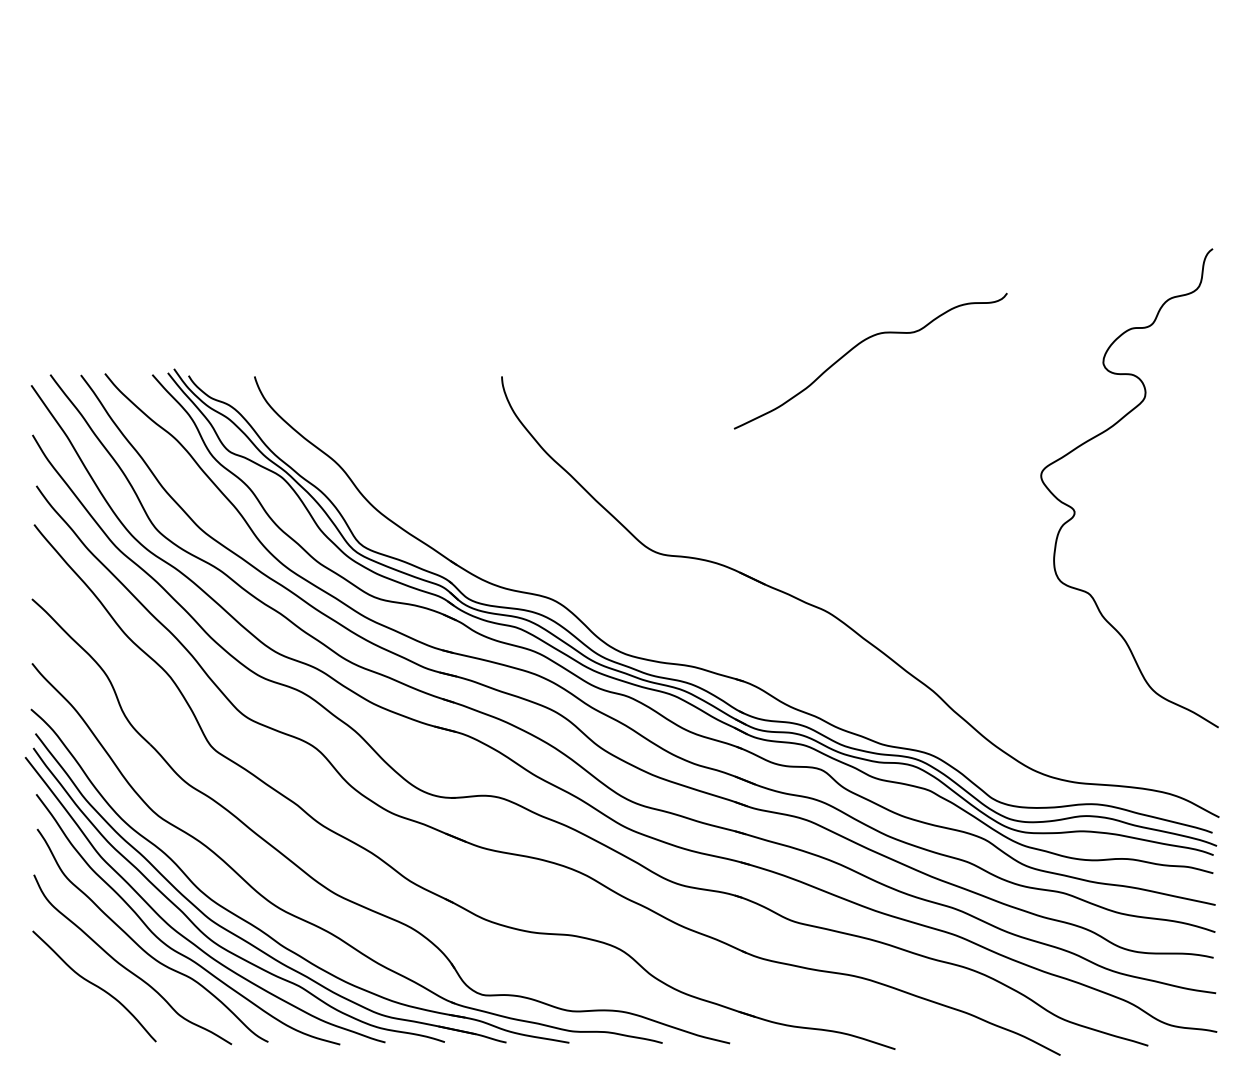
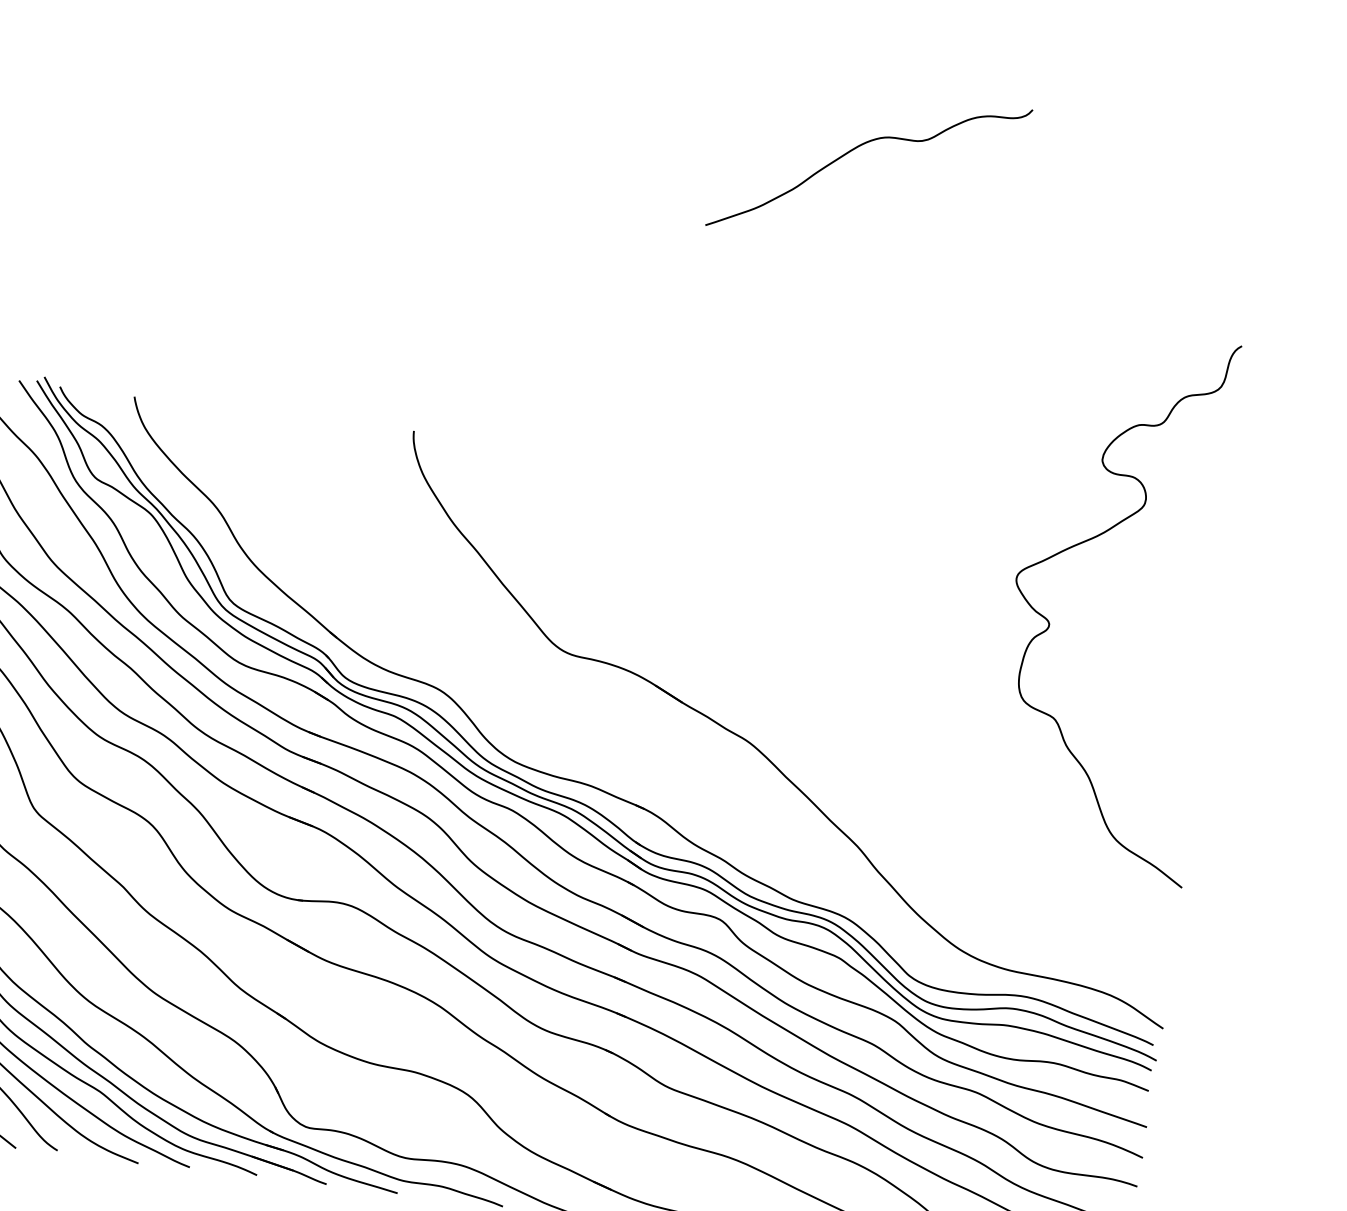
curve: (857, 346) -> (856, 149), moved
curve: (1075, 511) -> (1050, 623), moved

